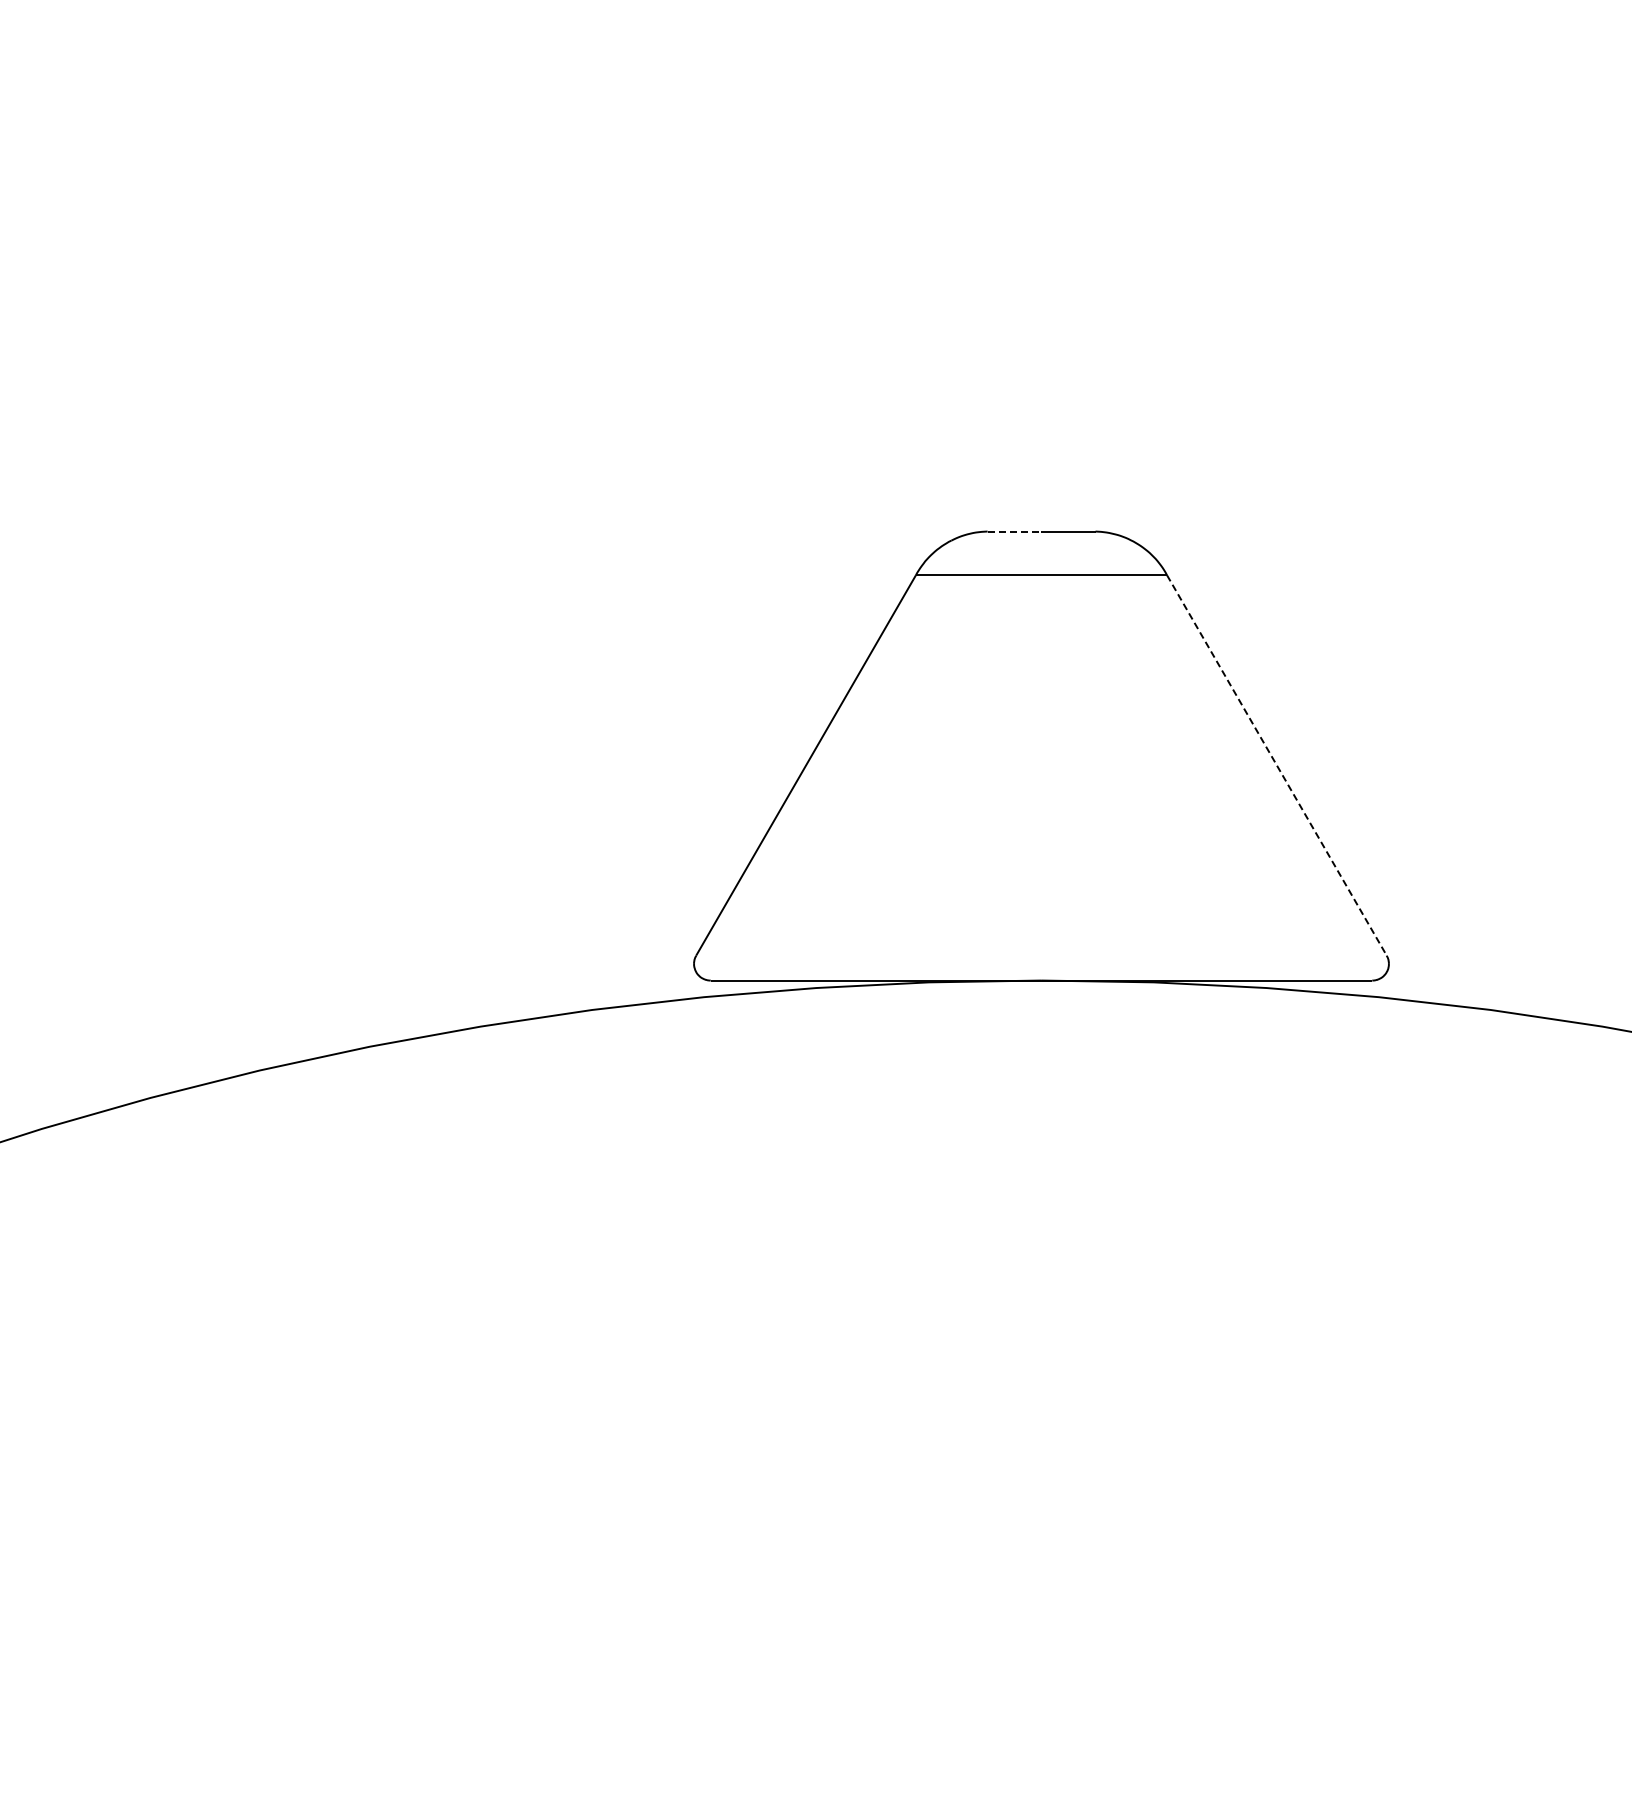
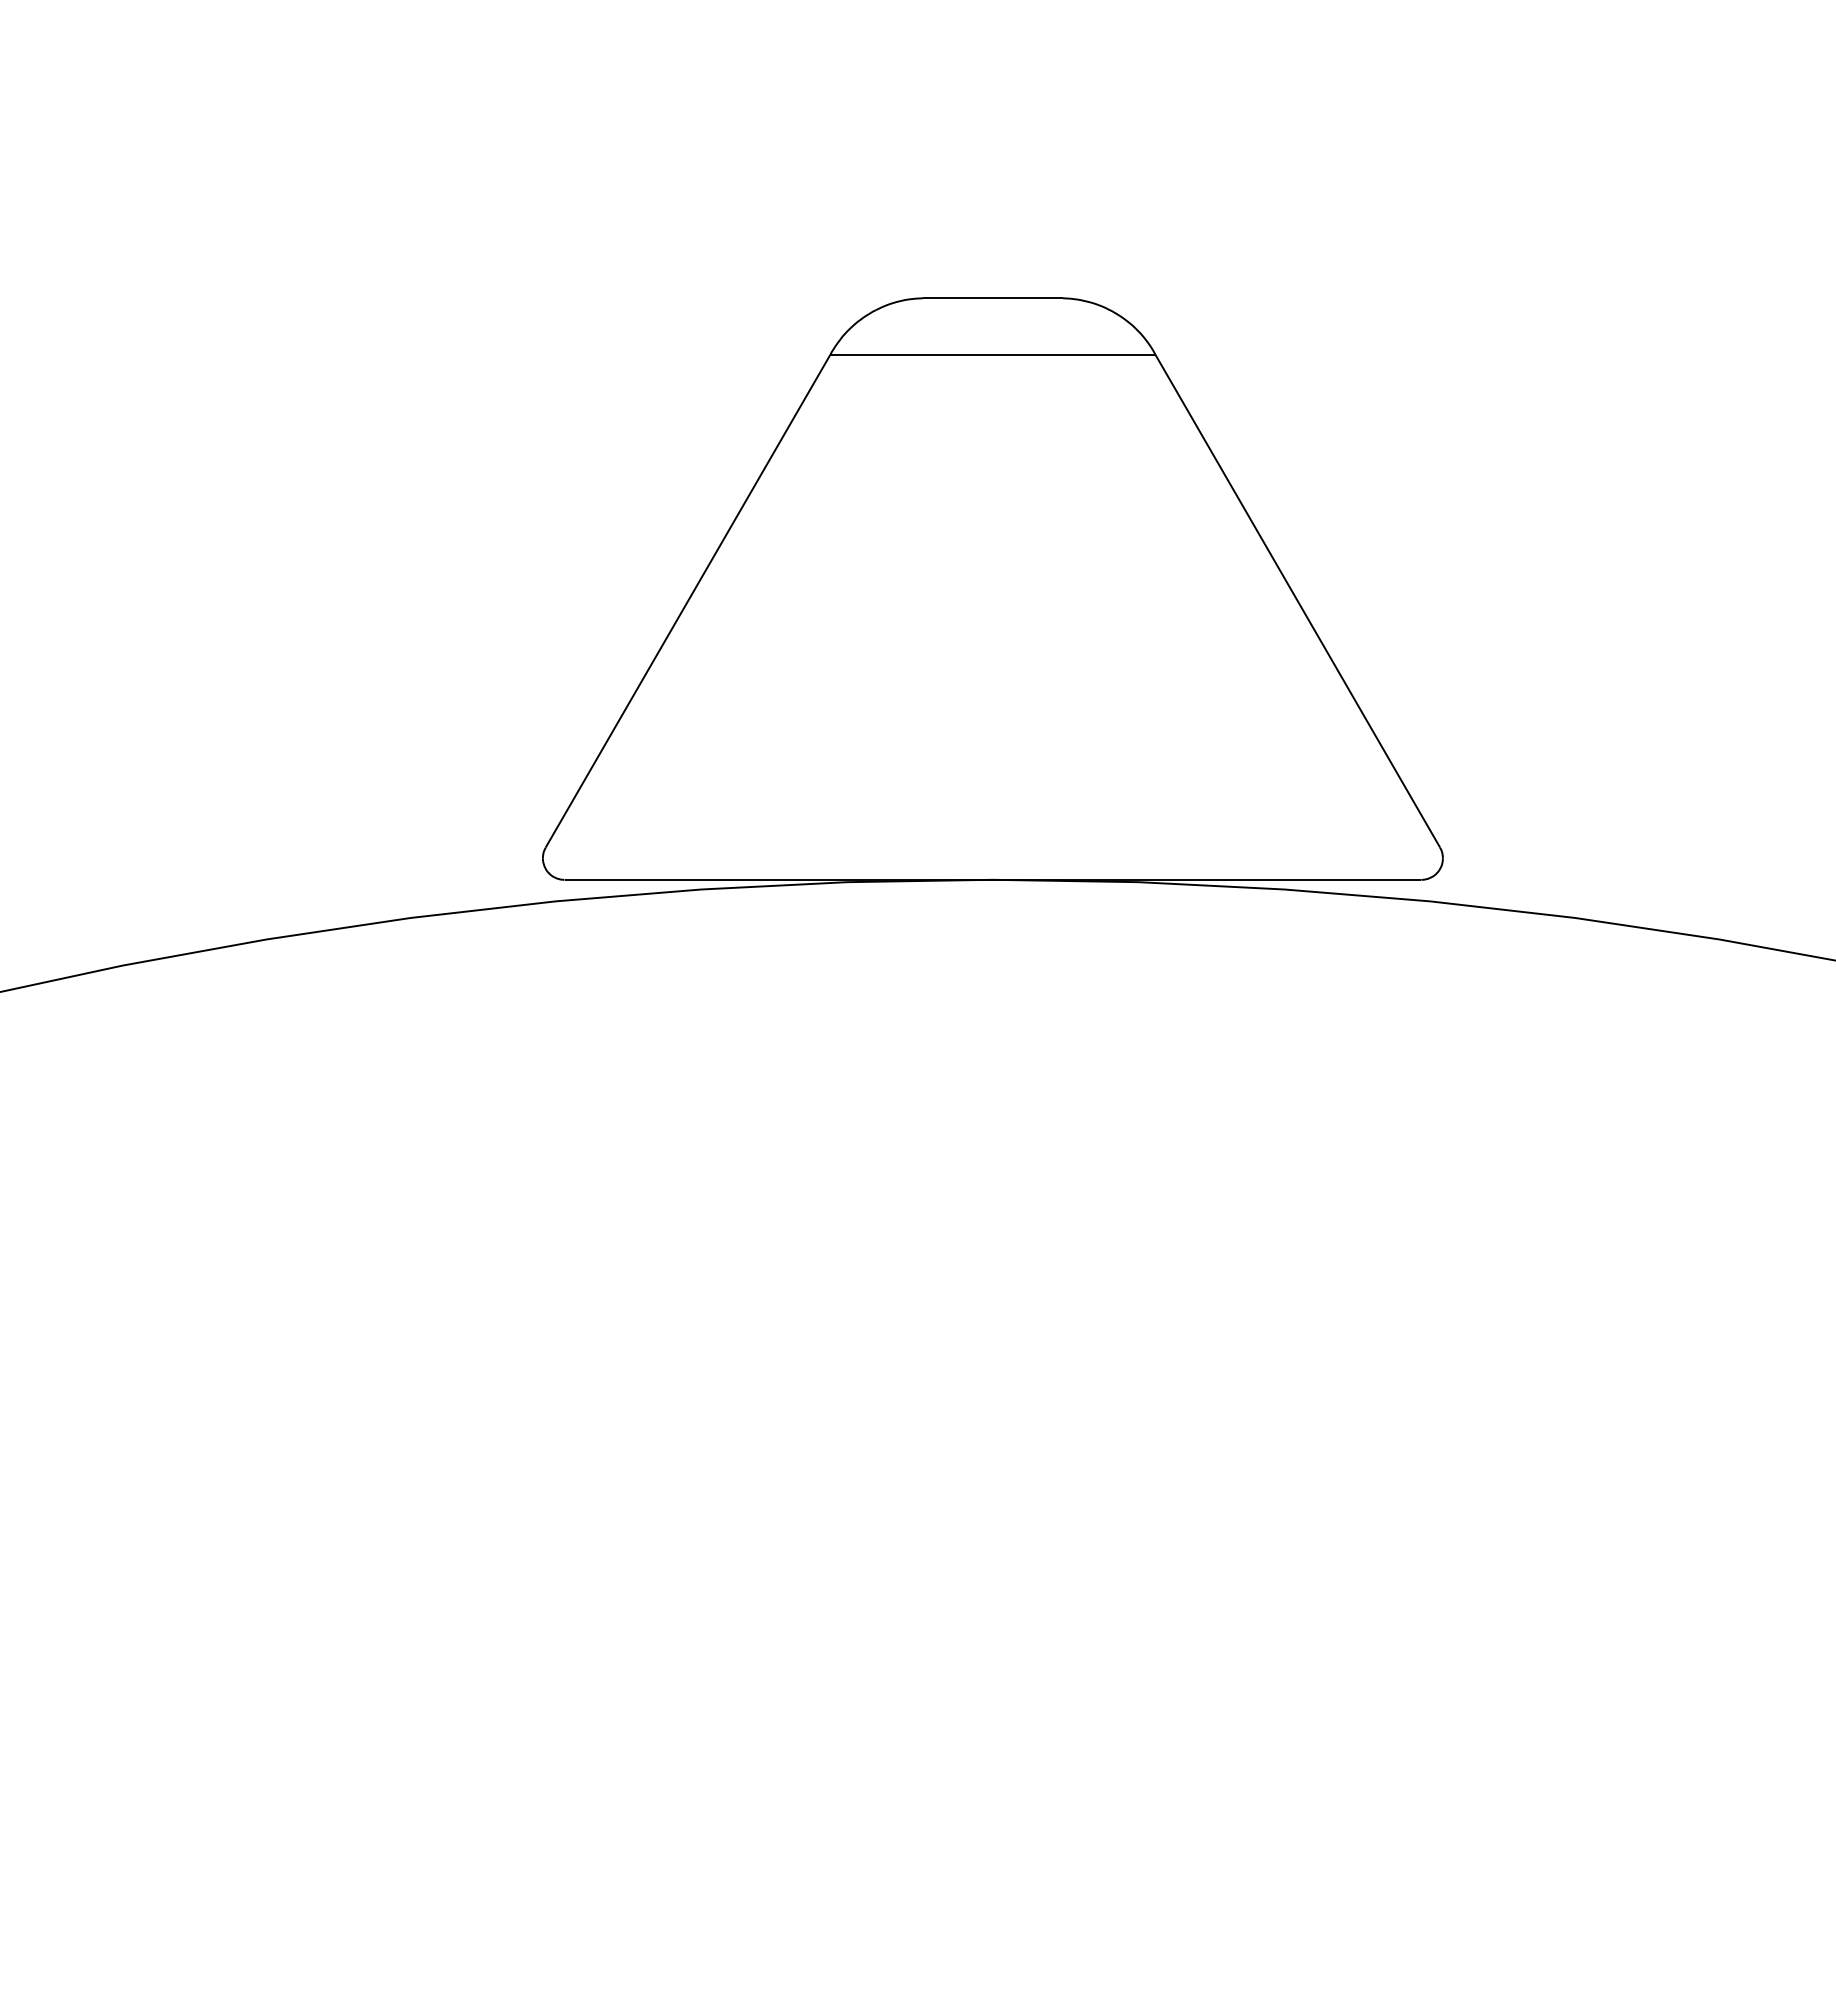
line: (1014, 531) -> (957, 298), dashed -> solid
line: (1276, 765) -> (1297, 601), dashed -> solid

